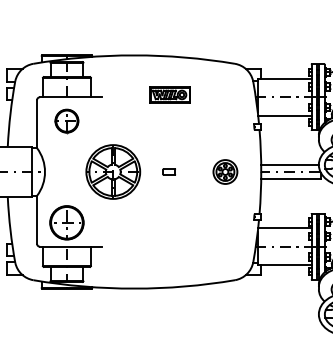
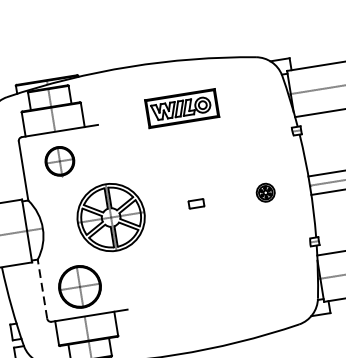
part: (169, 94) -> (181, 108), size x1.4
part: (113, 171) -> (111, 216), moved
part: (225, 171) -> (265, 192), size x0.6
line: (37, 219) -> (42, 288), solid -> dashed

